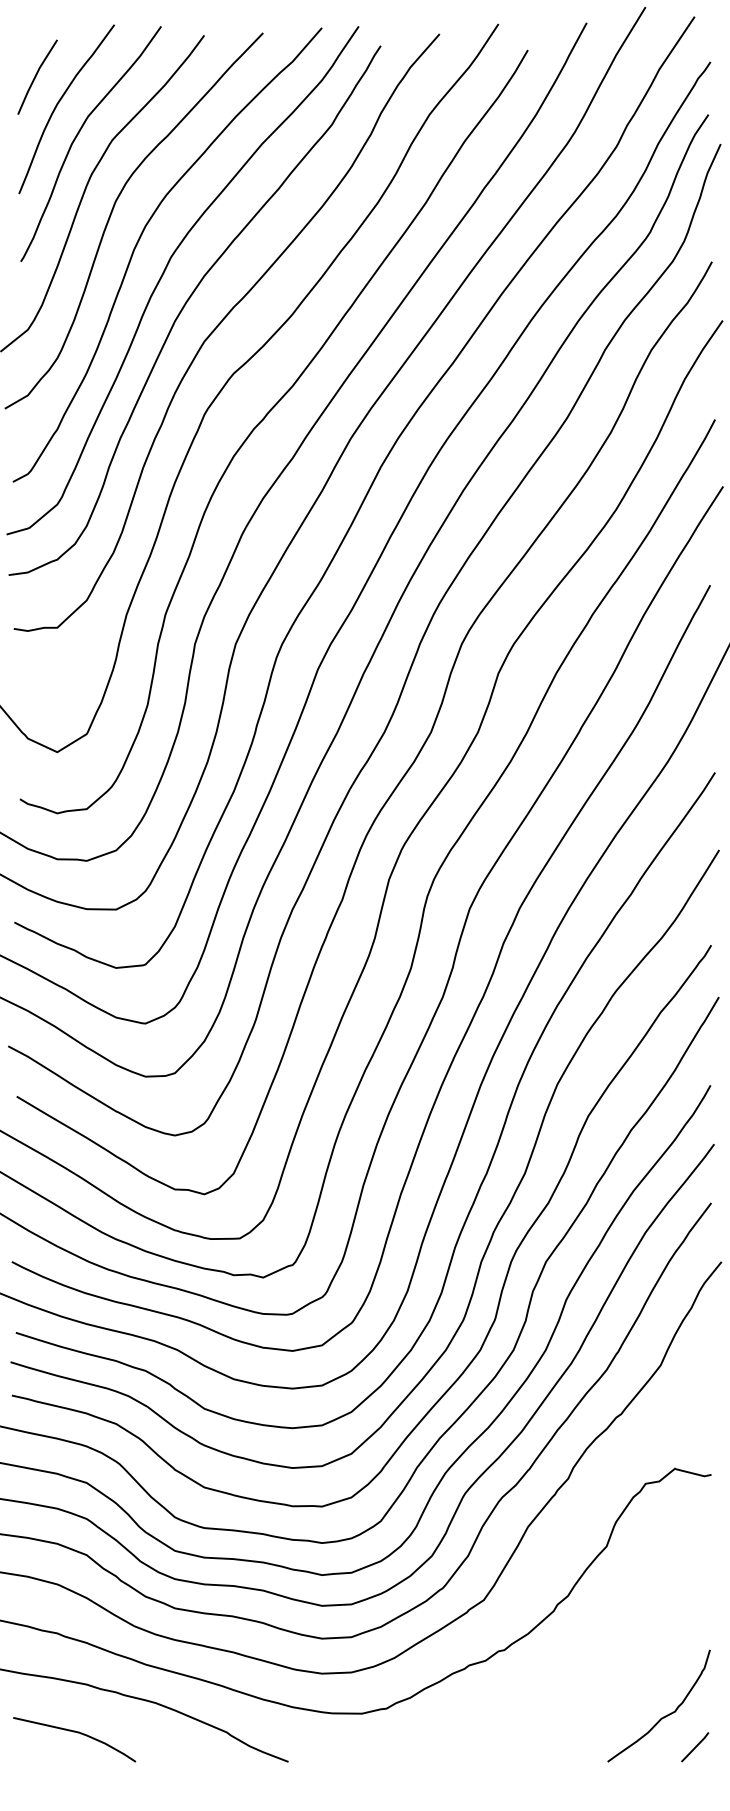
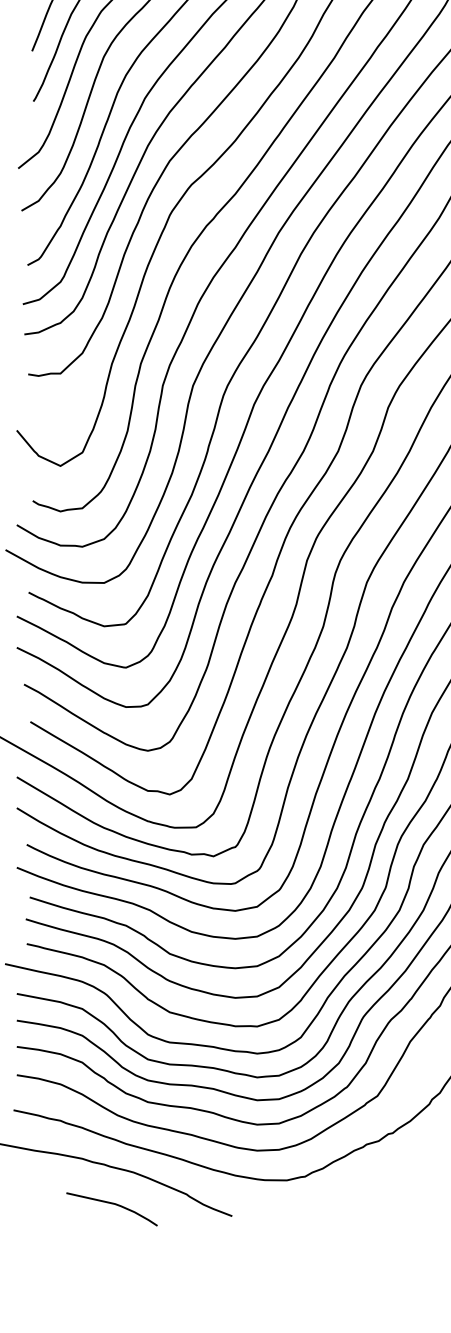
curve: (77, 1733) -> (114, 1204), moved

